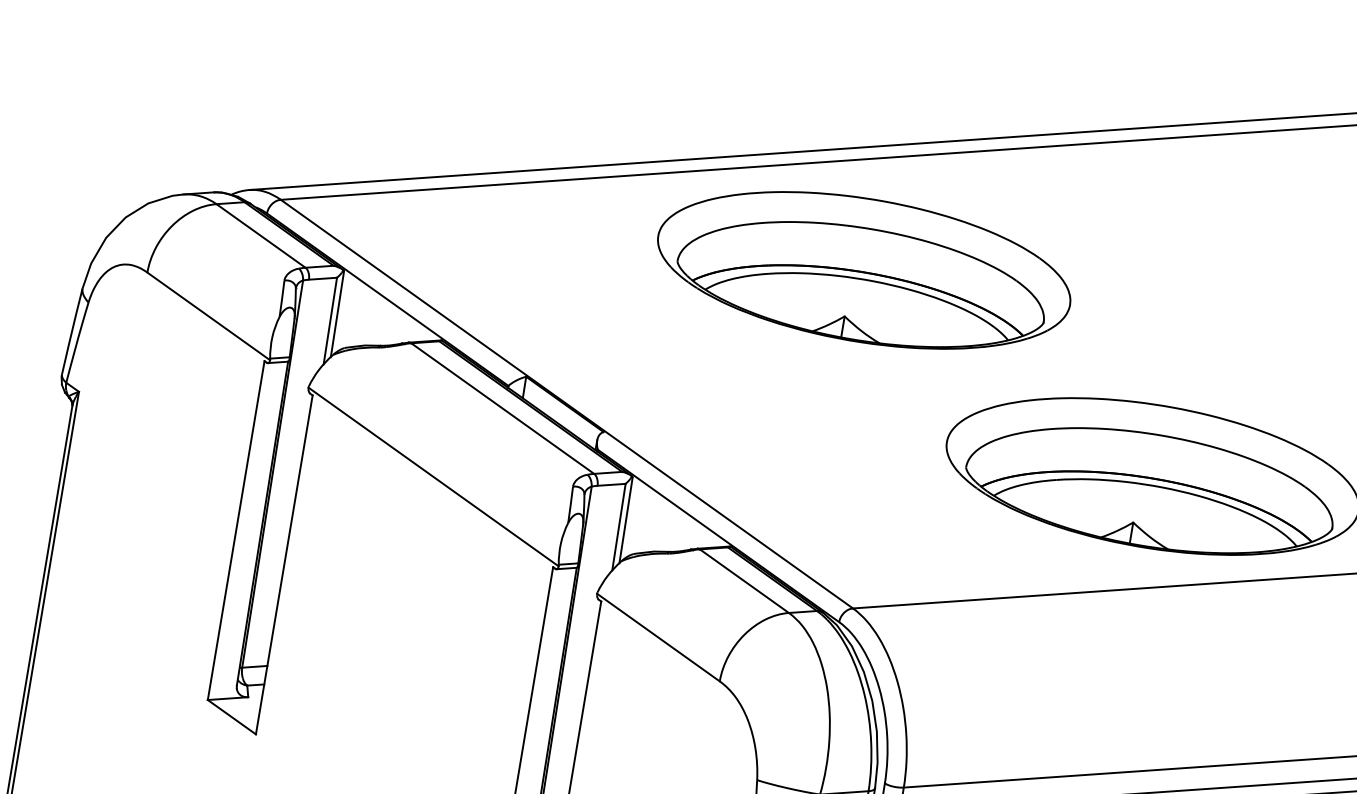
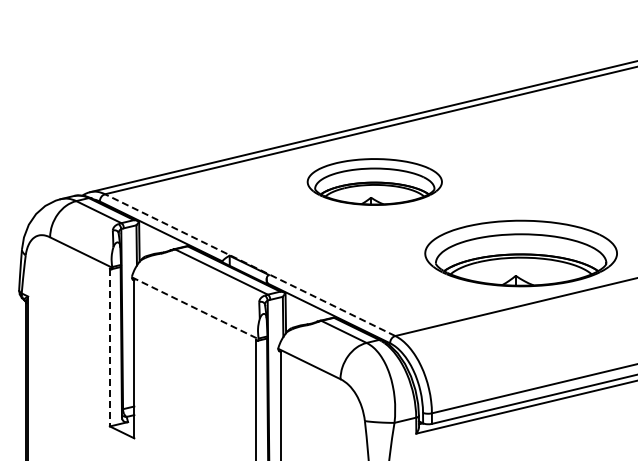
part: (863, 269) -> (374, 181), size x0.7
line: (567, 404) -> (250, 265), solid -> dashed
line: (433, 477) -> (195, 308), solid -> dashed
line: (235, 530) -> (109, 347), solid -> dashed

